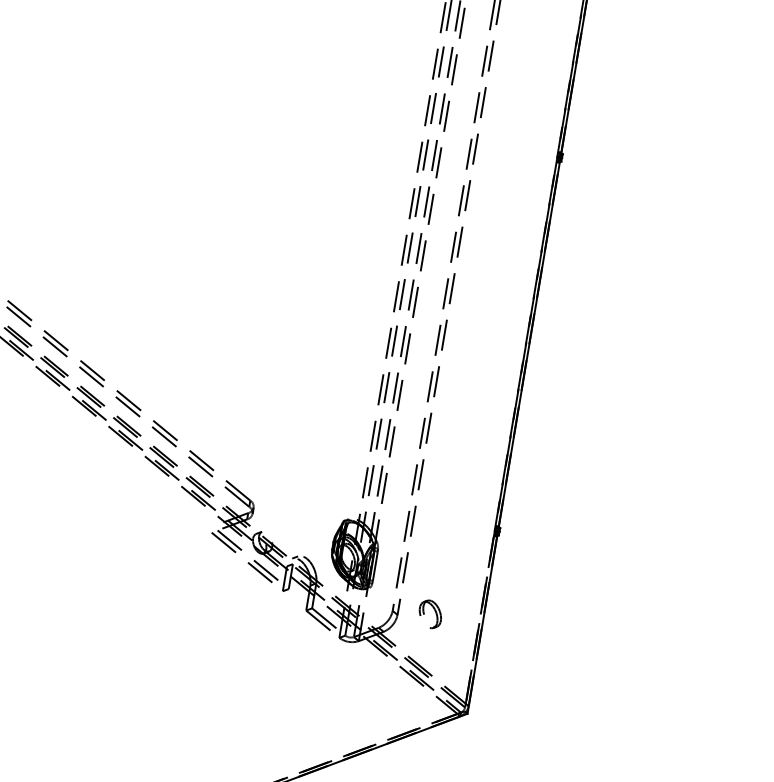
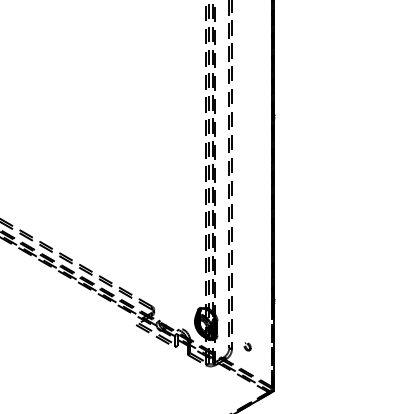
part: (430, 613) -> (247, 346), size x0.6

